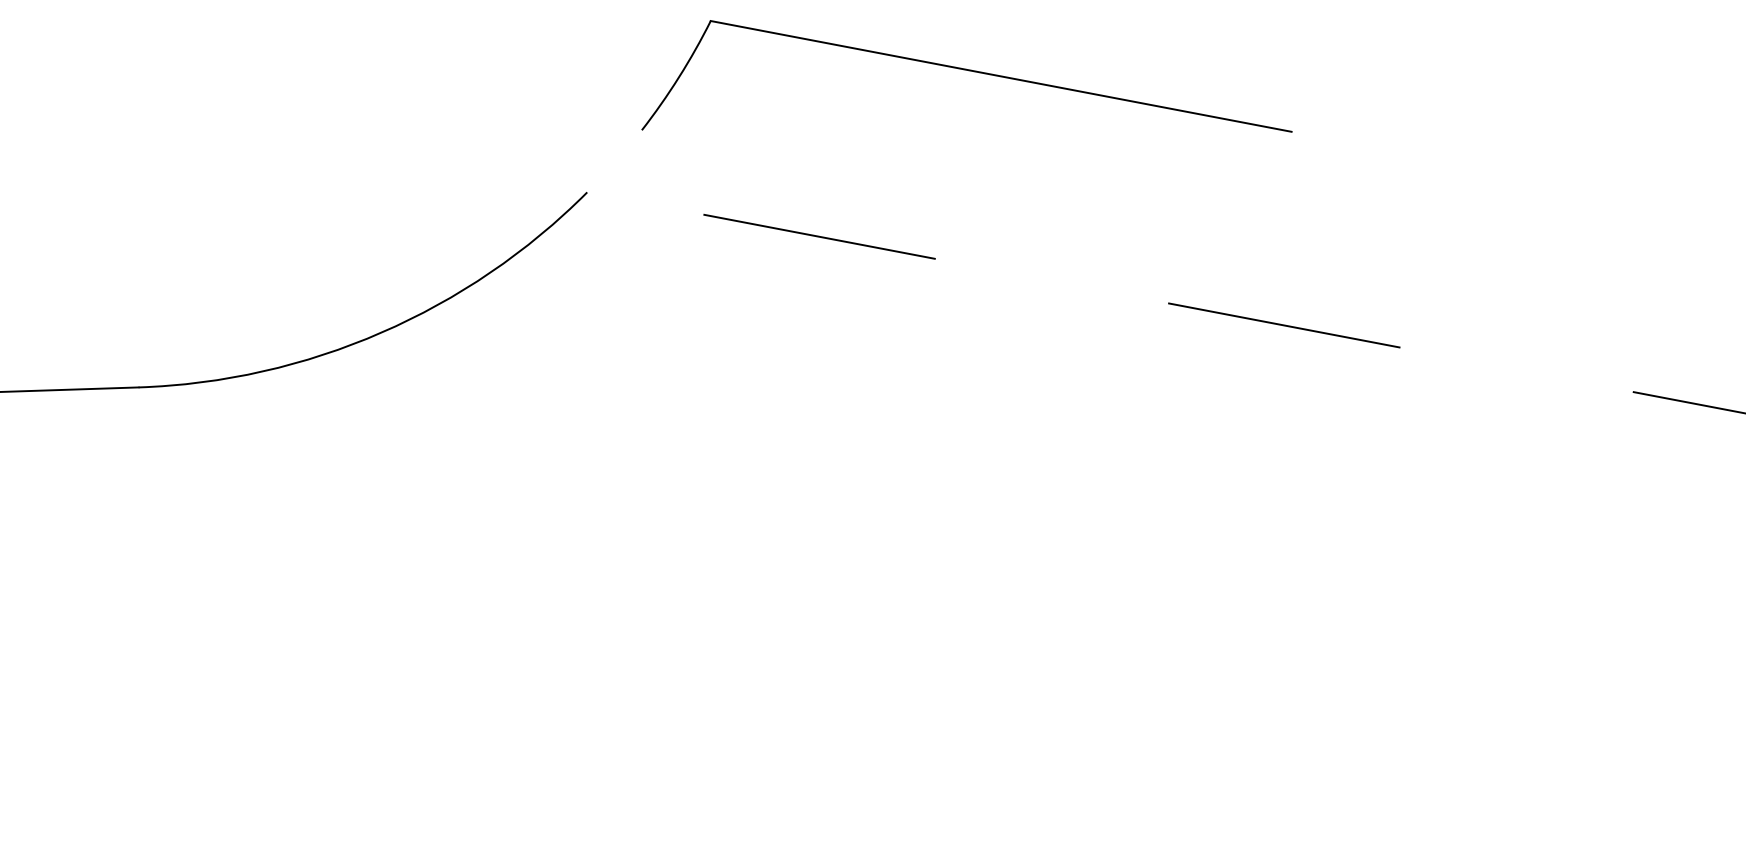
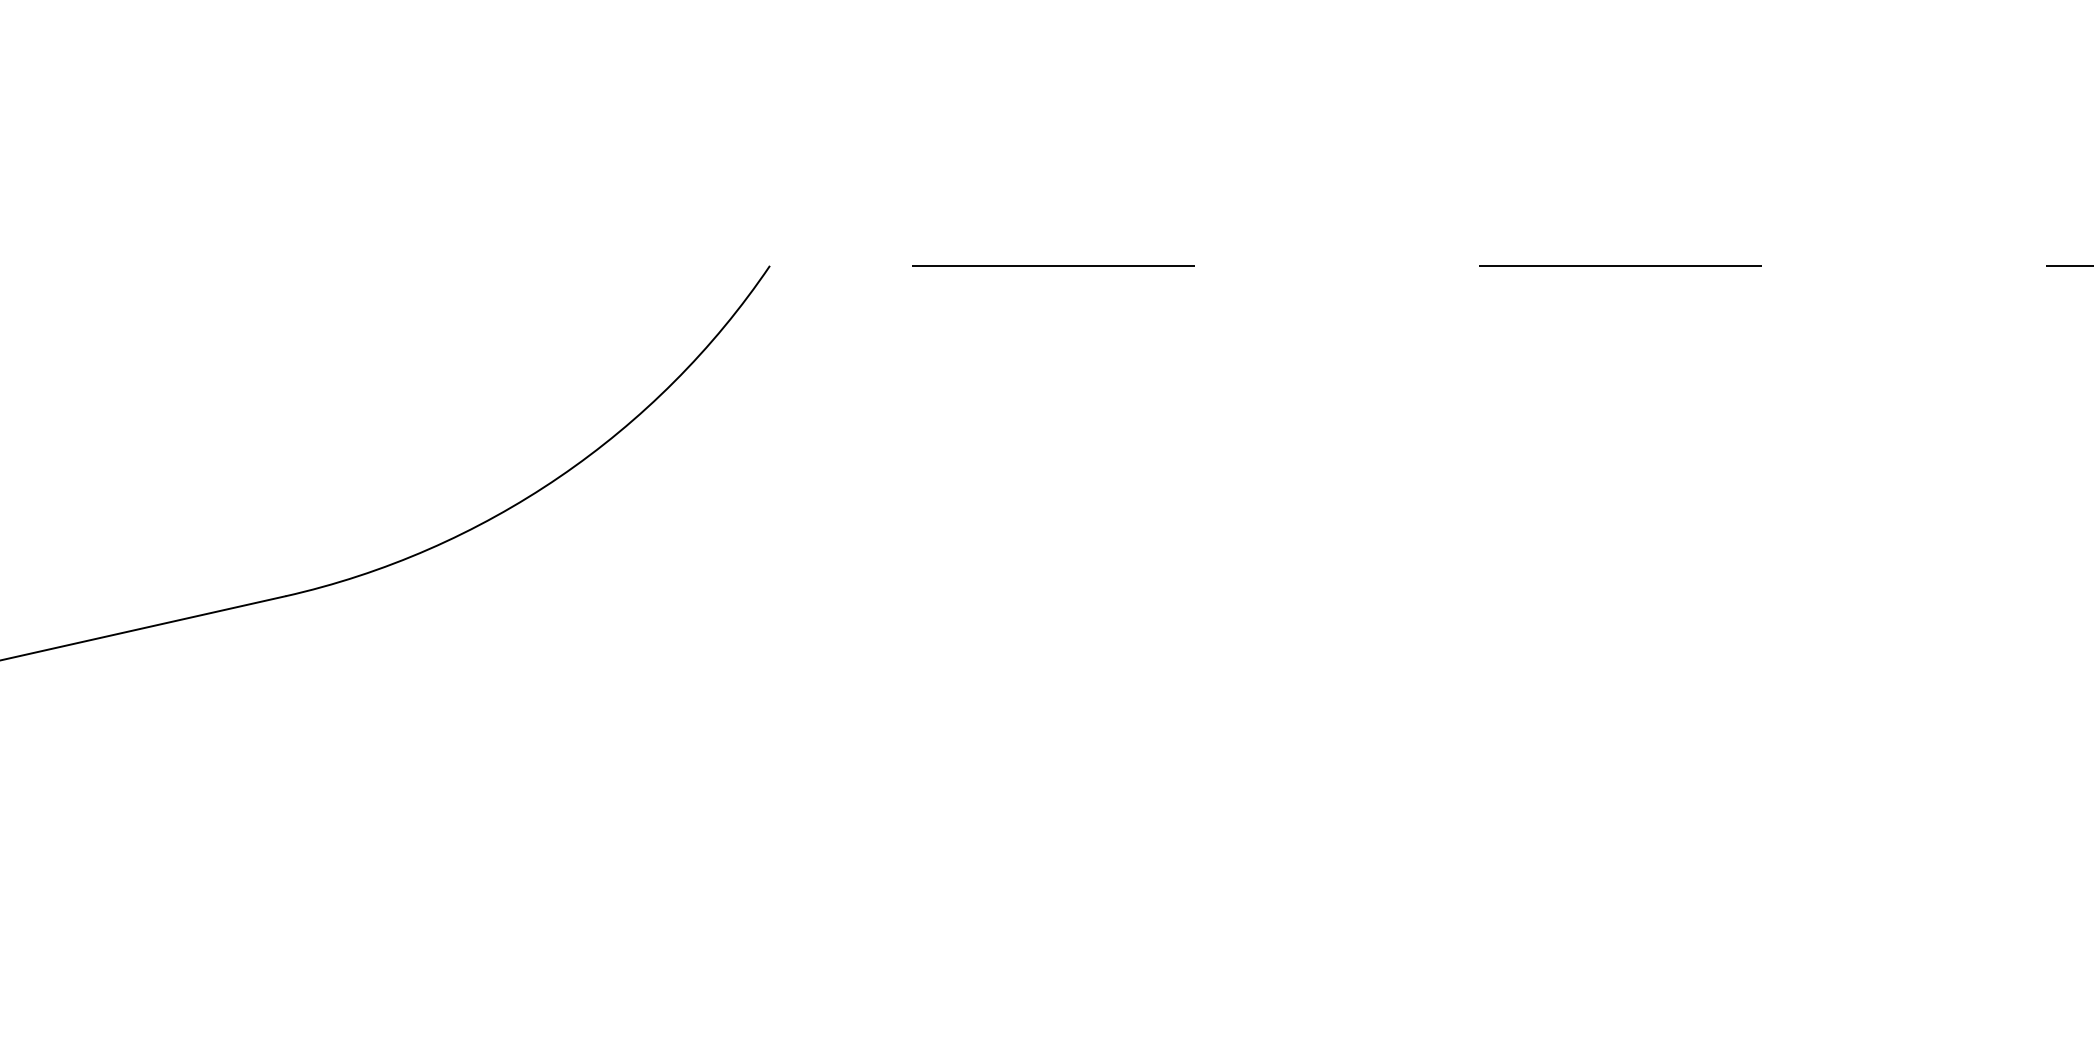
part: (977, 71) -> (1202, 36), removed

